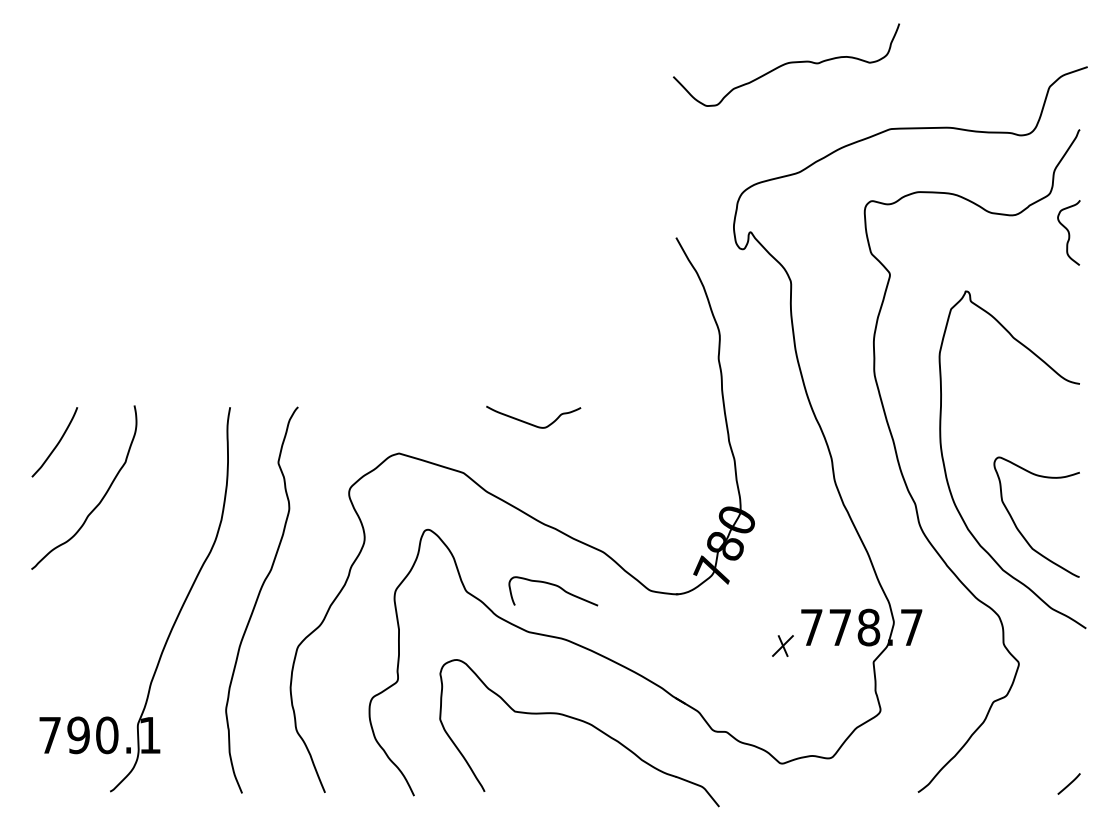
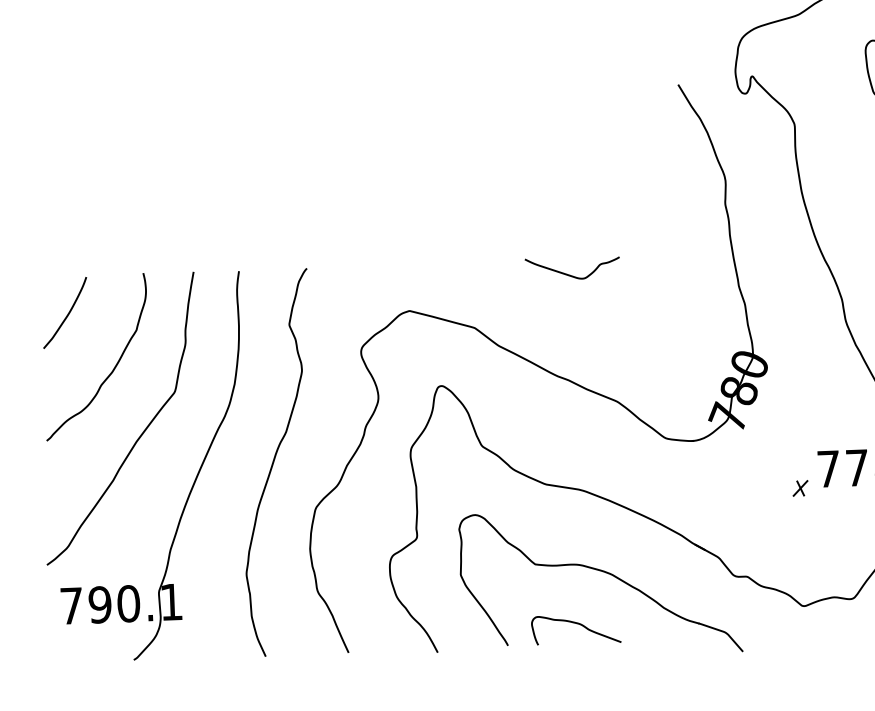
curve: (531, 423) -> (570, 274), moved
curve: (125, 566) -> (140, 434), added
curve: (555, 586) -> (578, 624), moved
part: (782, 645) -> (800, 488), size x0.71

